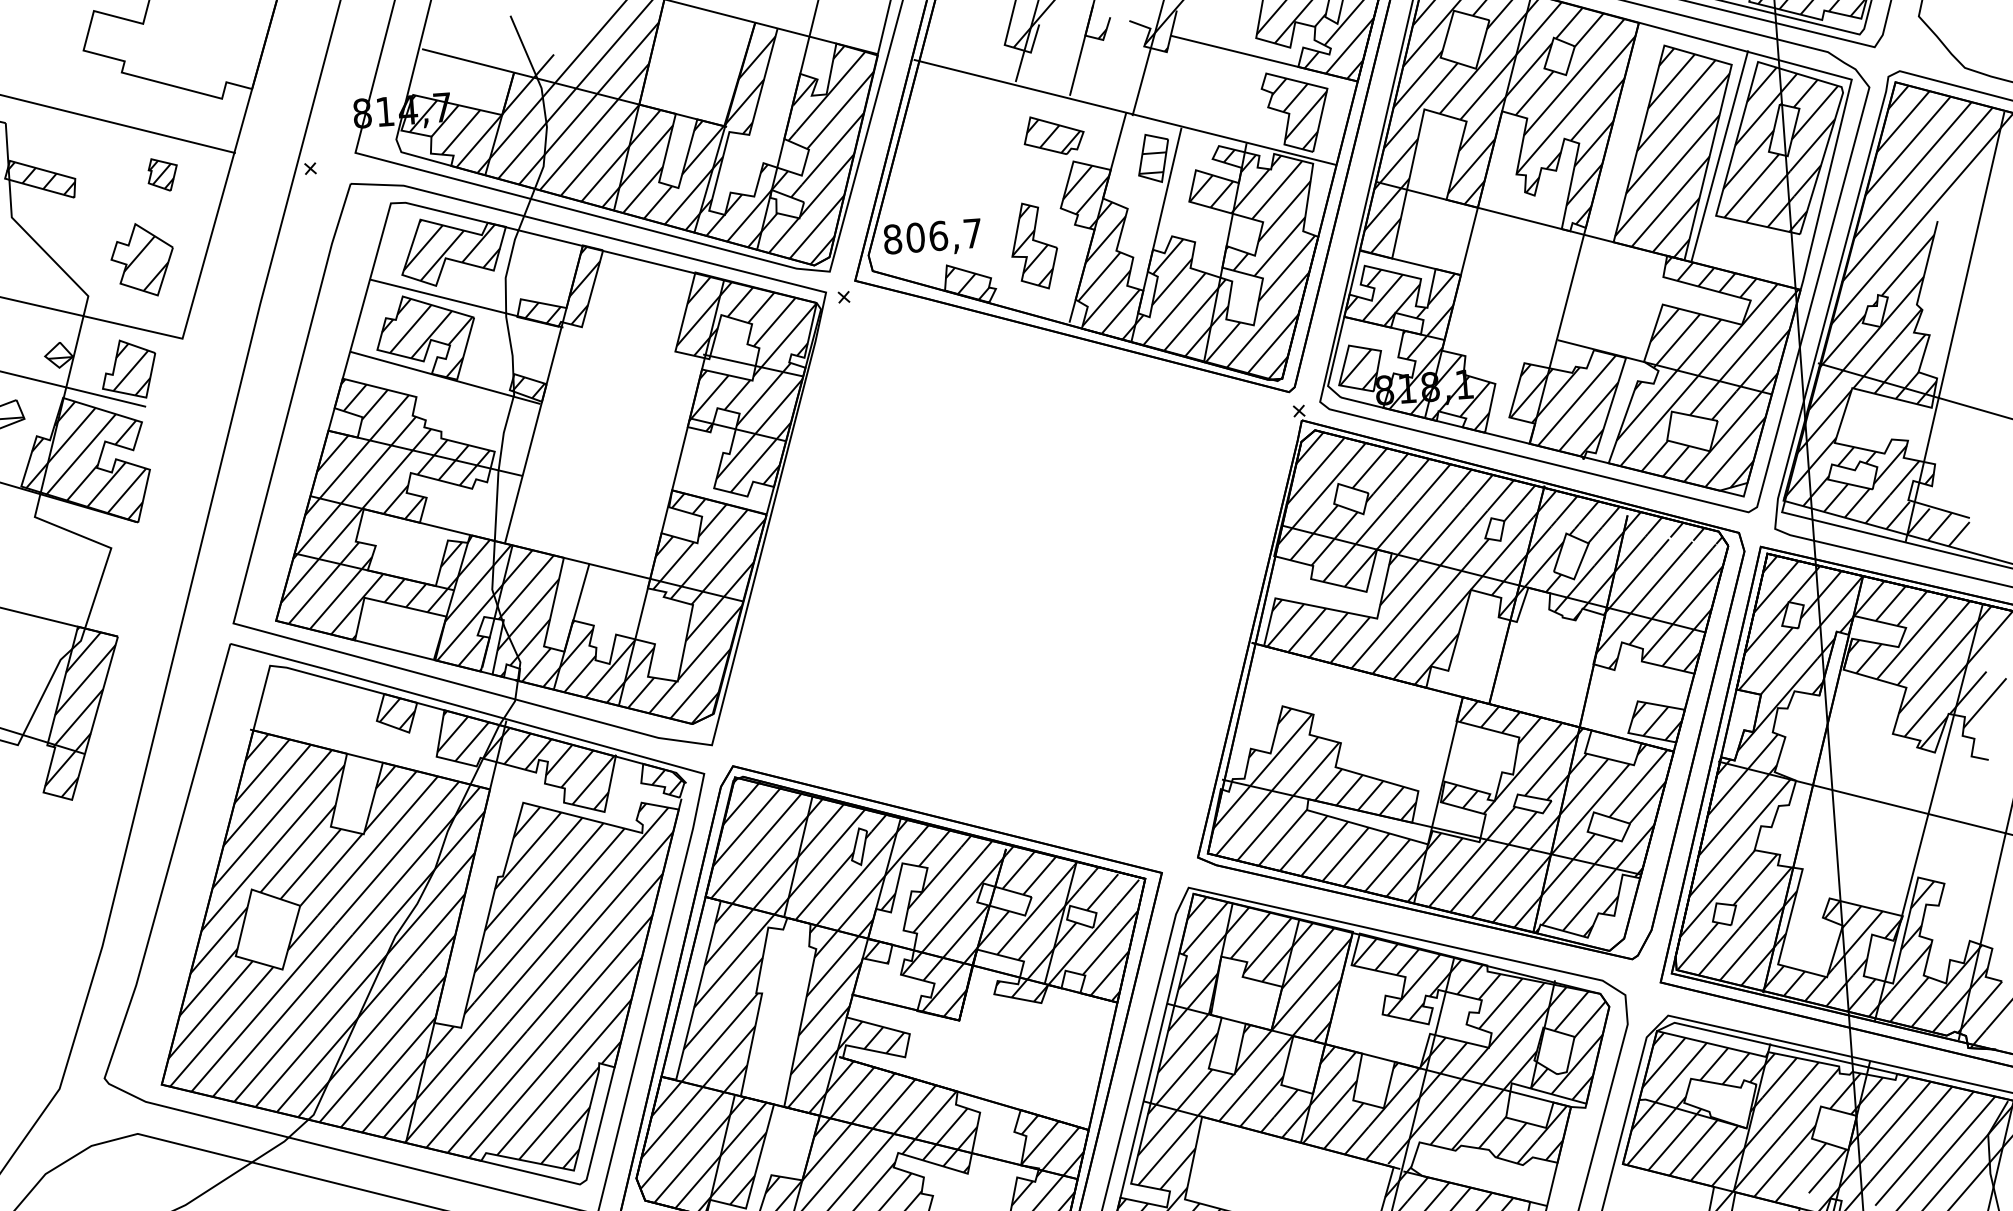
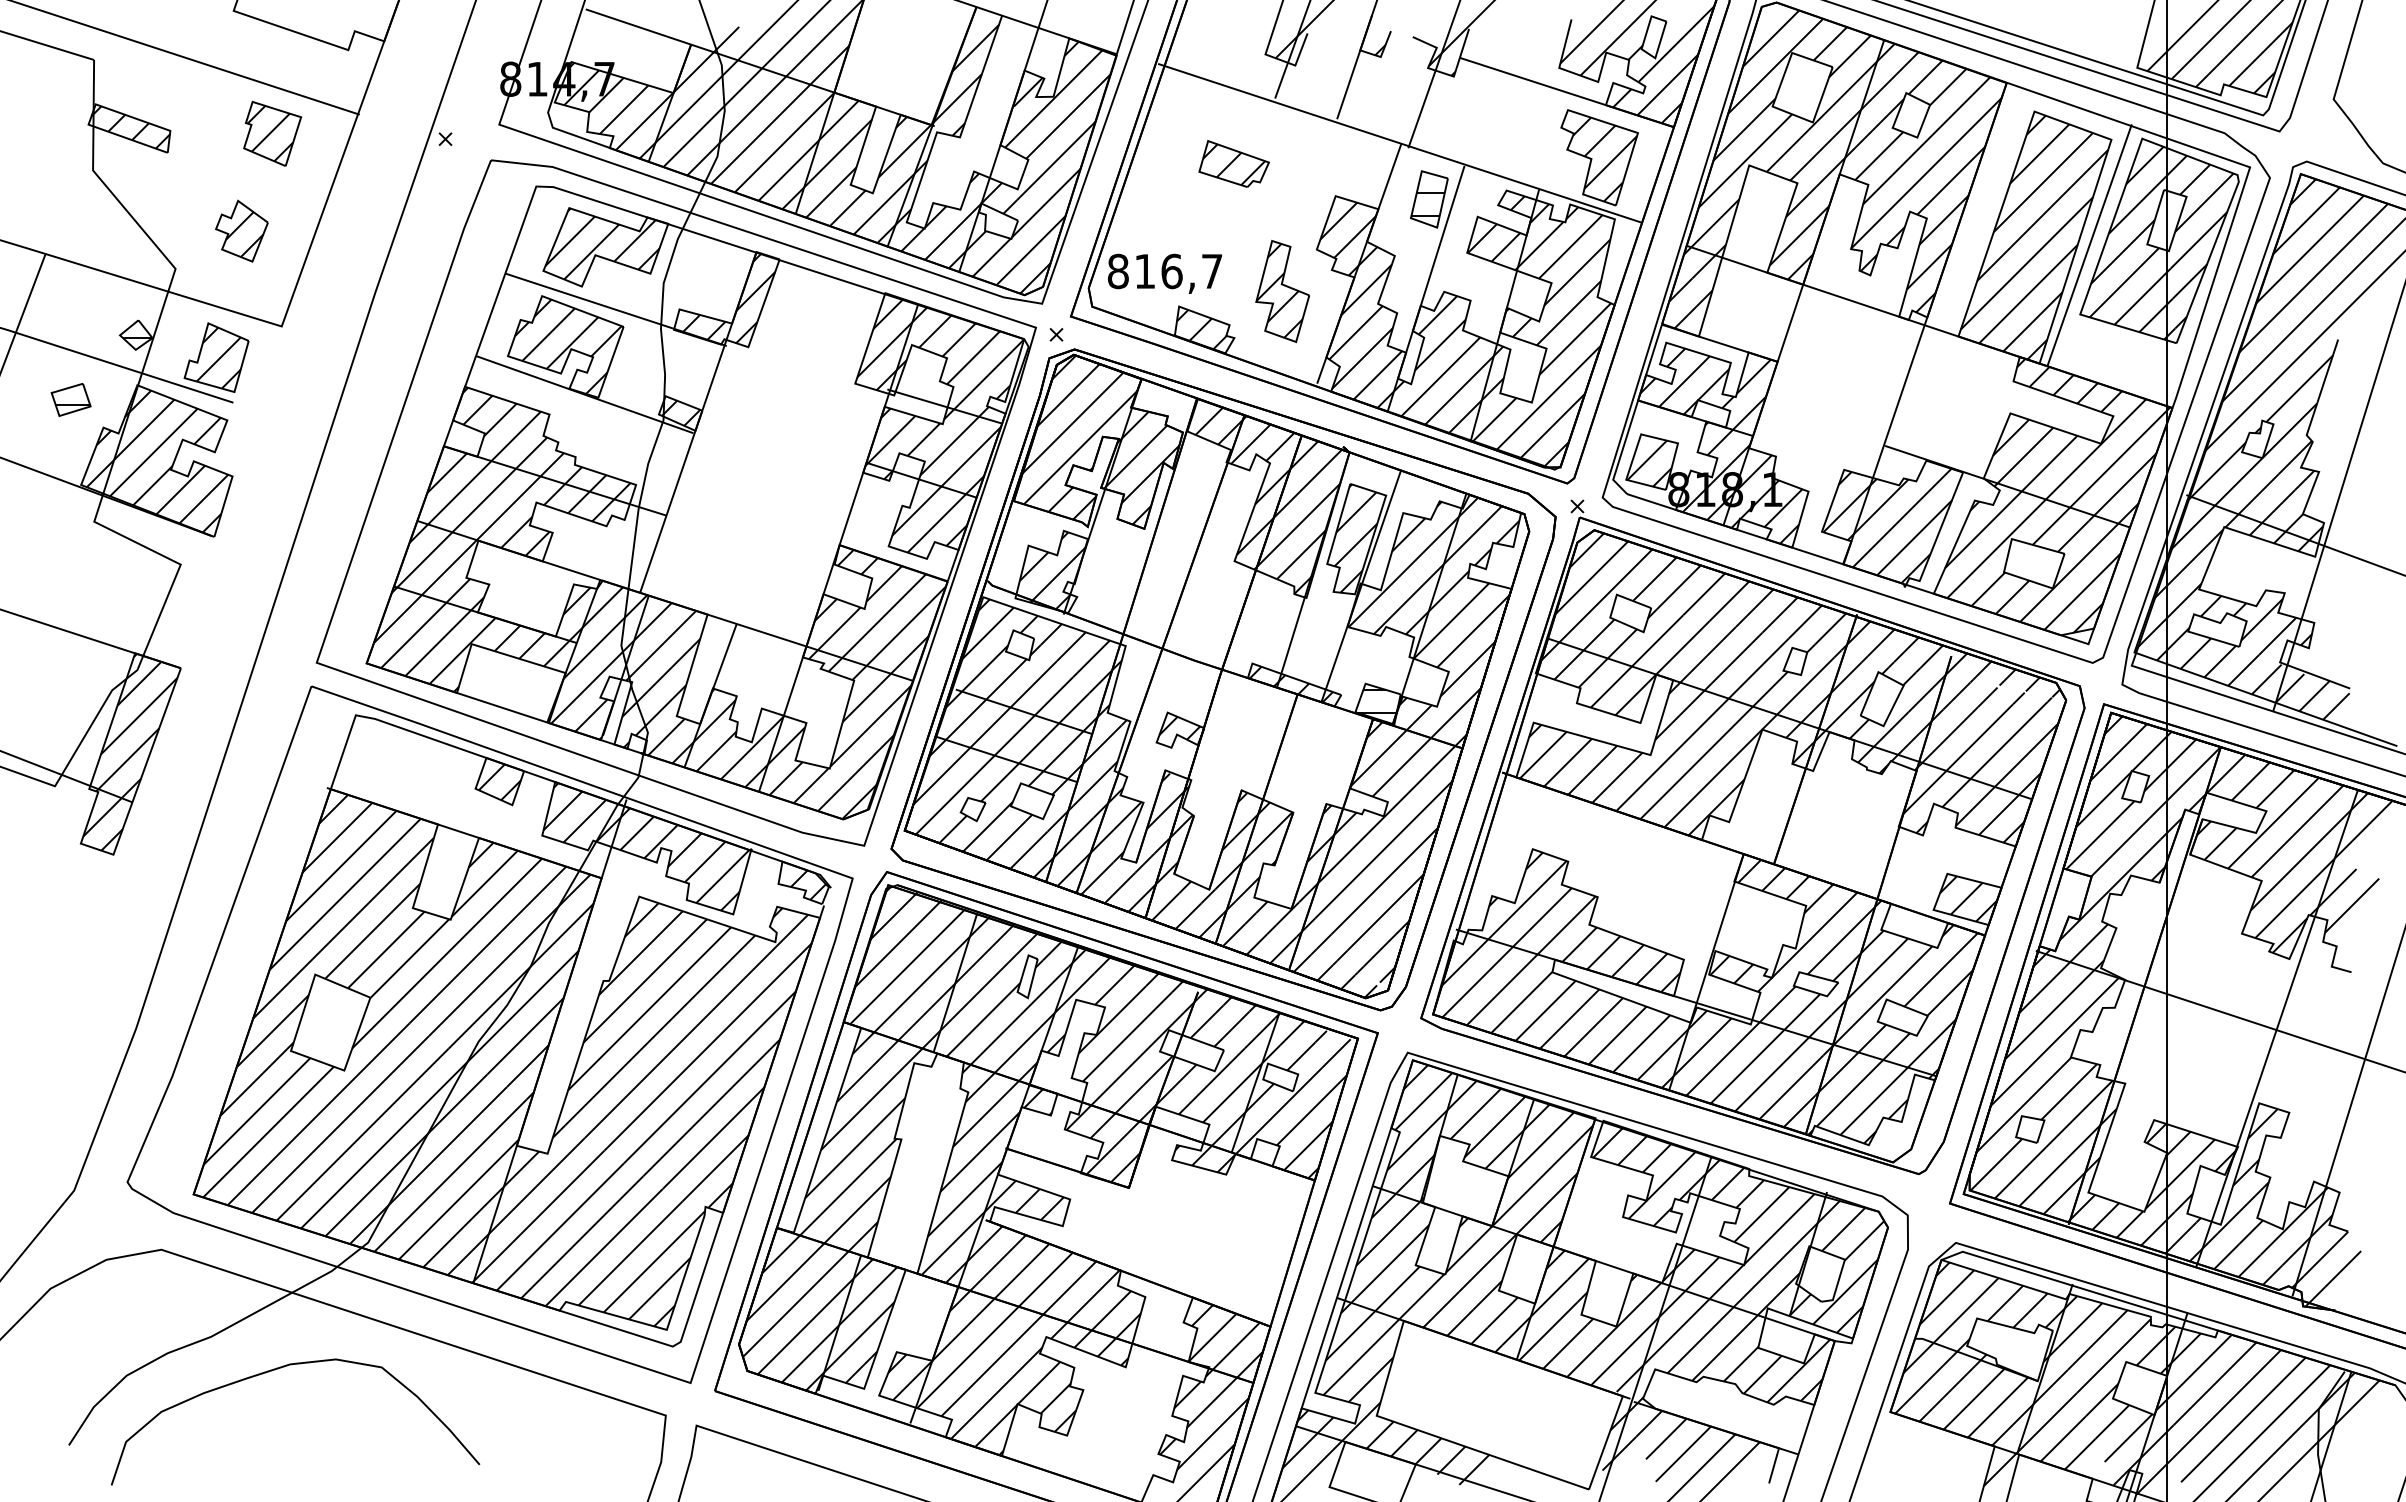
part: (1053, 134) -> (1233, 163), moved
part: (162, 174) -> (272, 133), size x1.67
text: (915, 237) -> (1144, 271), 806,7 -> 816,7
part: (142, 259) -> (241, 230), size x0.71
part: (1008, 580) -> (1223, 679), added

